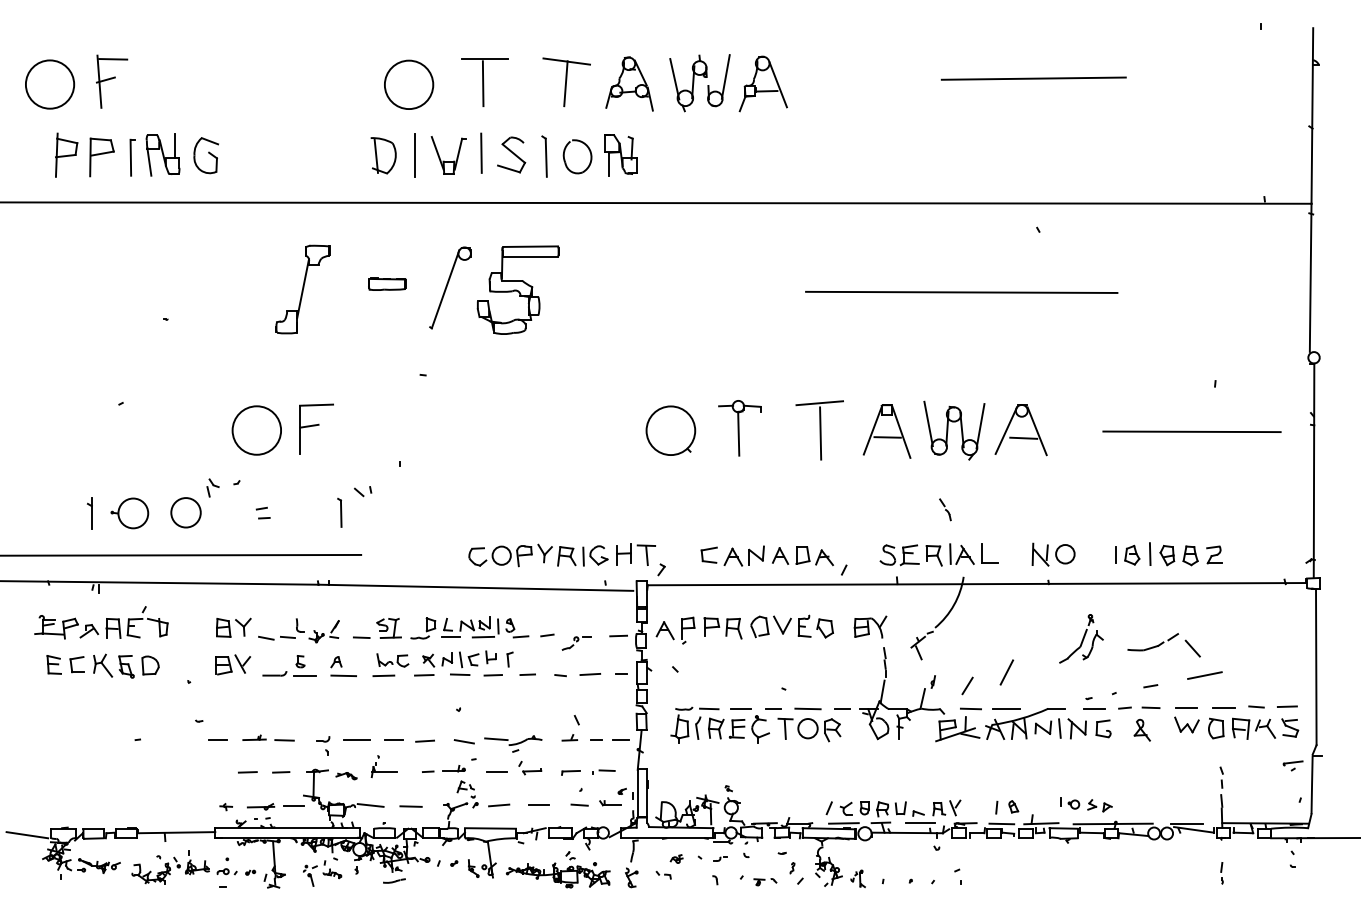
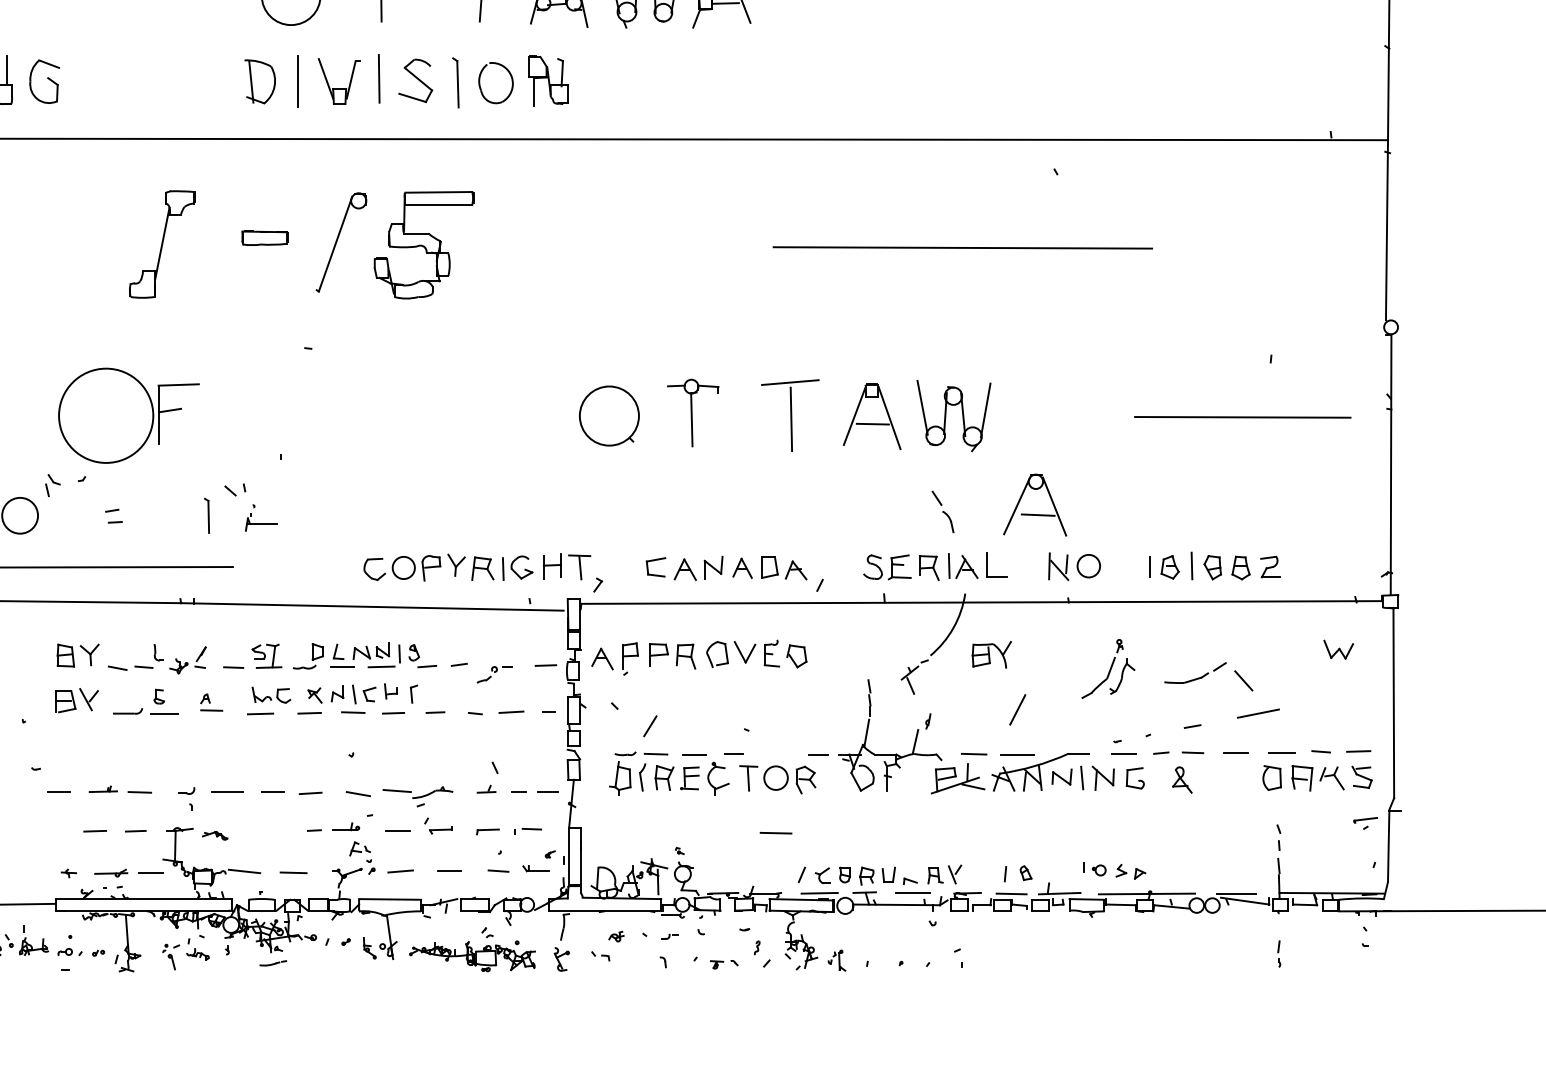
circle: (256, 430) -> (105, 415), size x1.6
part: (1020, 437) -> (1034, 514), moved
part: (945, 509) -> (943, 511), size x1.6
part: (870, 626) -> (991, 653), moved
part: (343, 666) -> (211, 702), size x0.7
line: (967, 685) -> (650, 725), moved
line: (807, 708) -> (775, 832), moved
part: (1186, 724) -> (1338, 649), moved
part: (383, 766) -> (260, 517), moved

